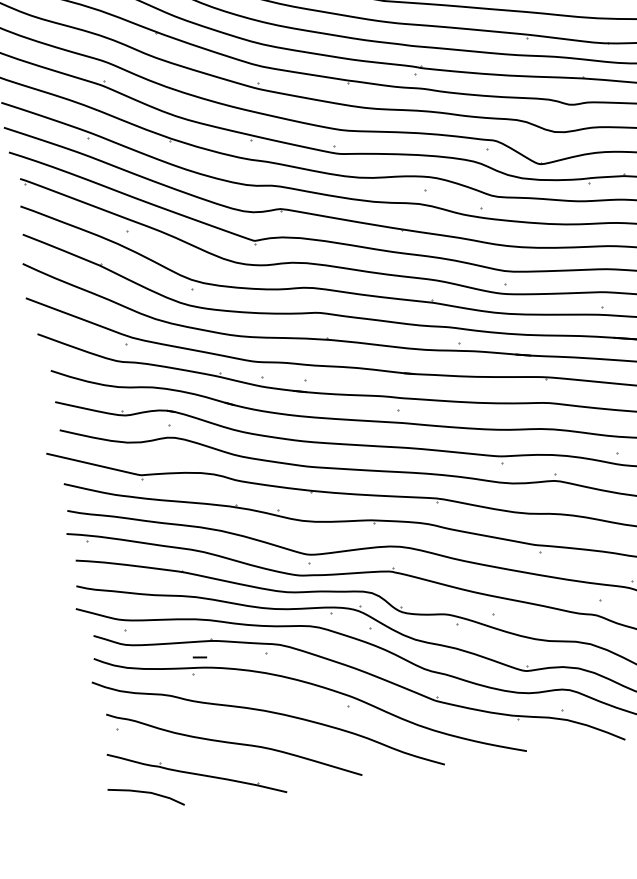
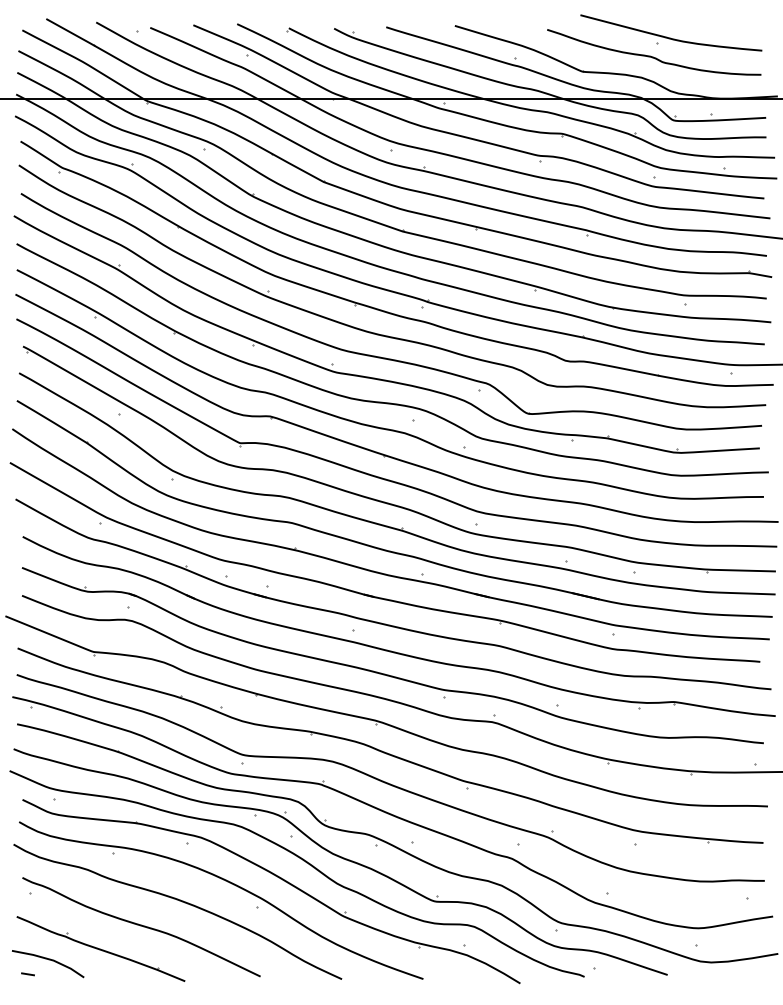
line: (199, 657) -> (27, 974), moved

